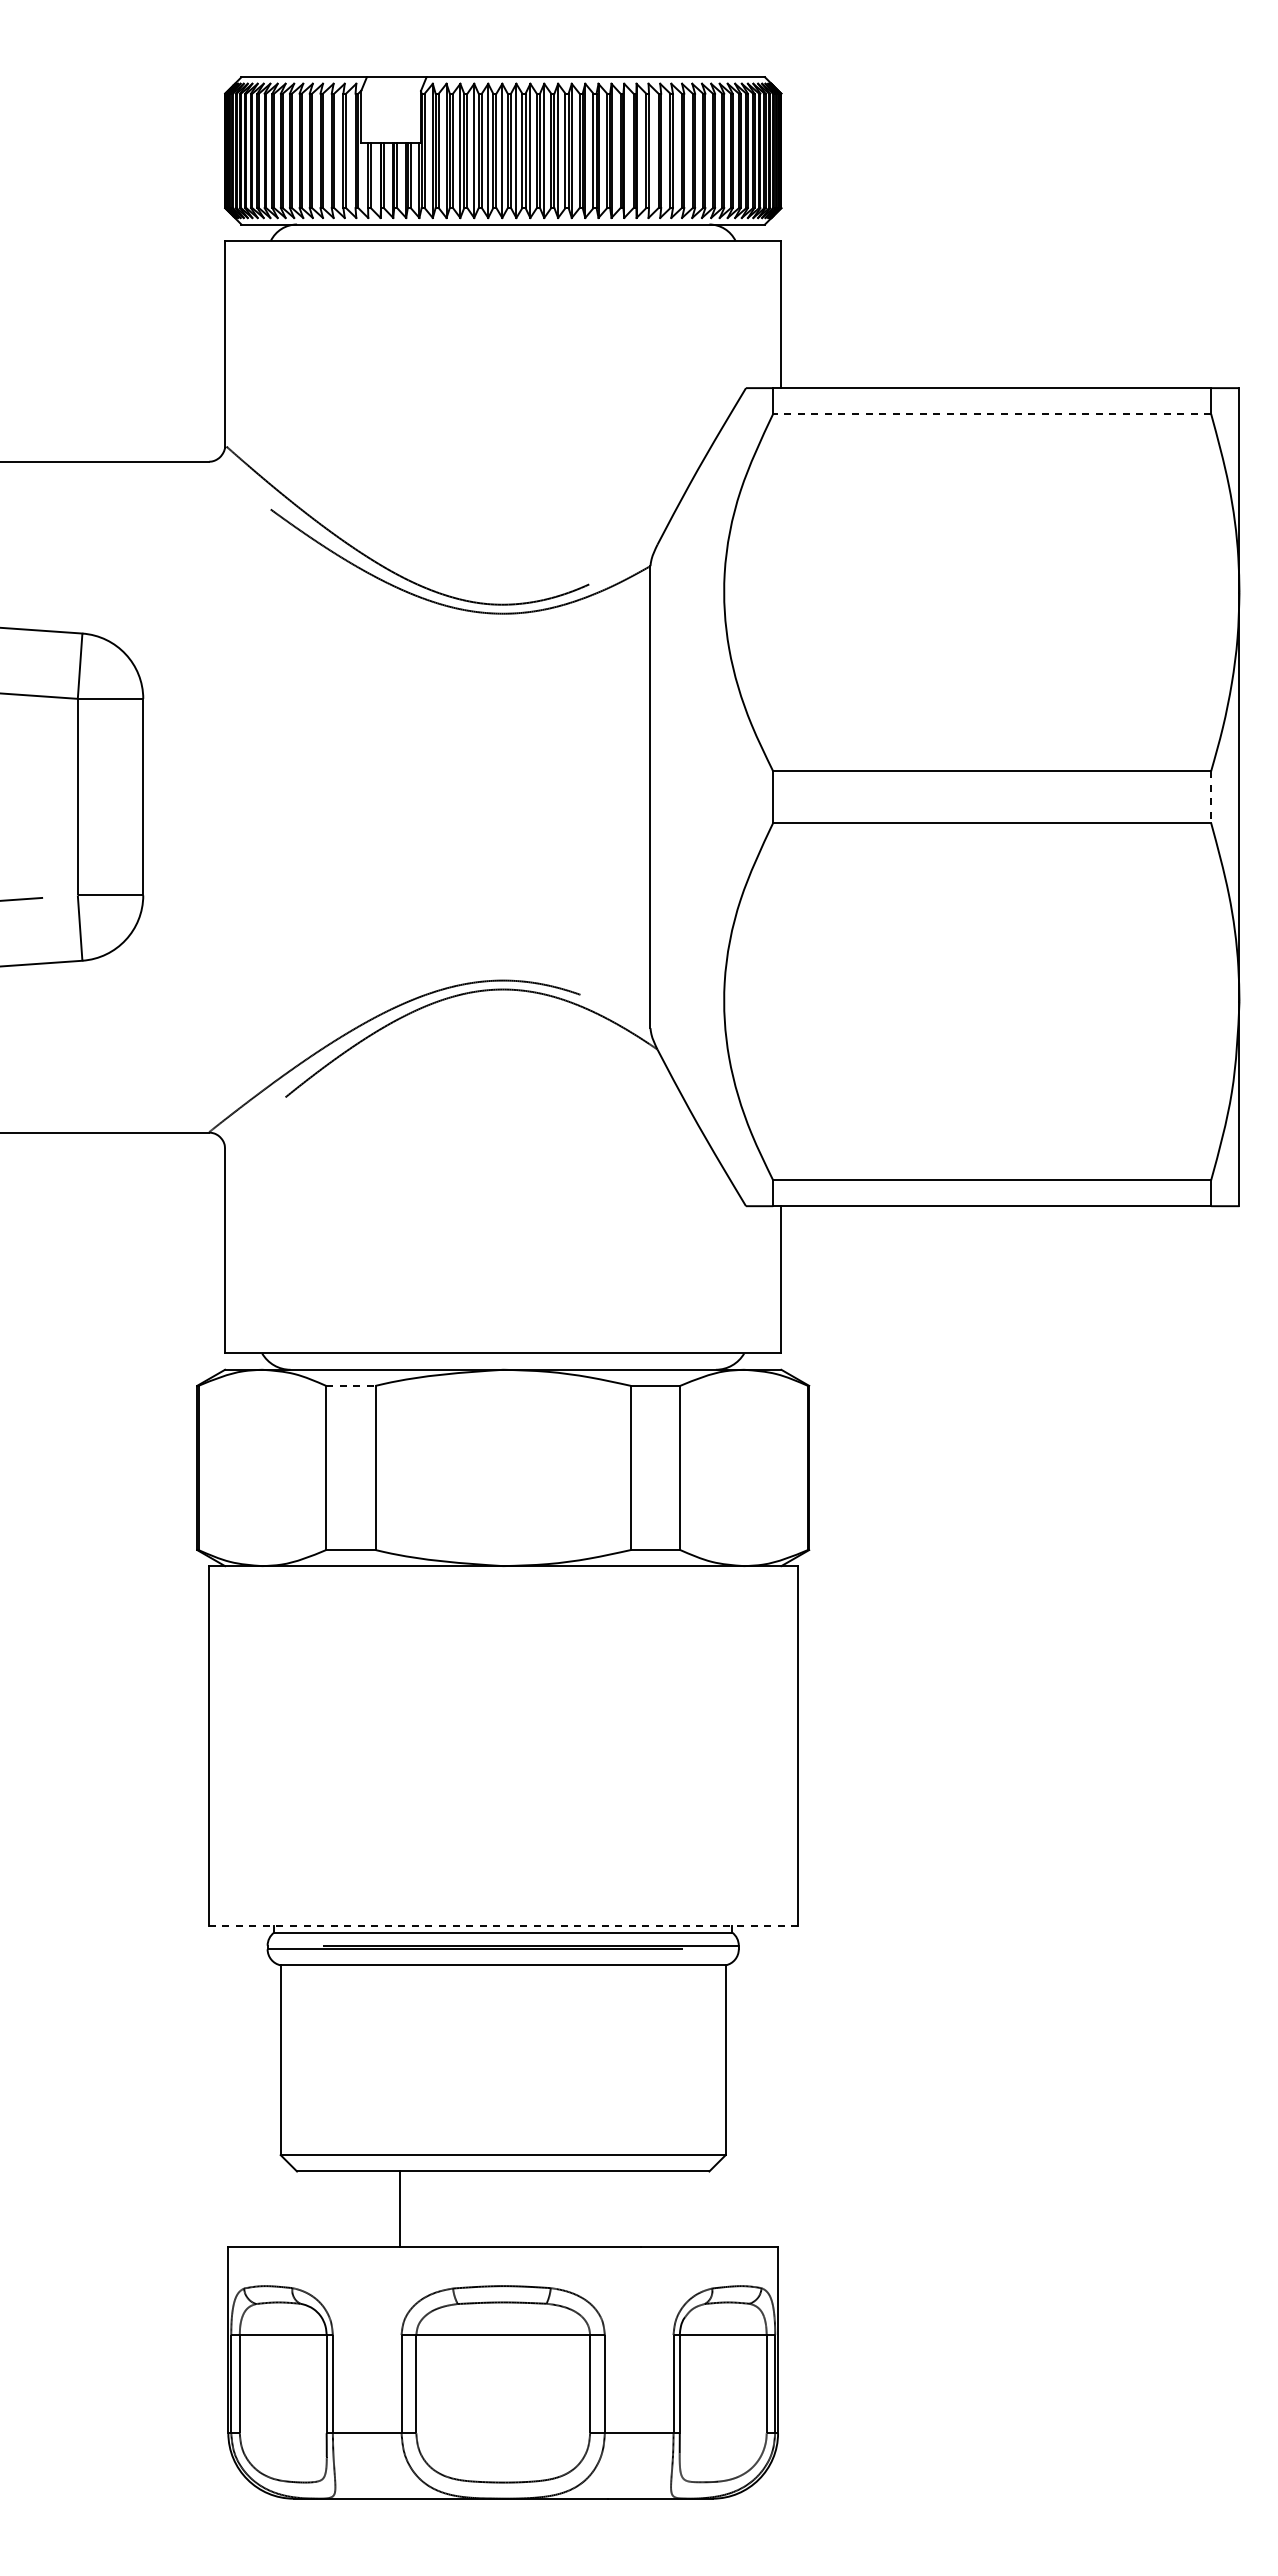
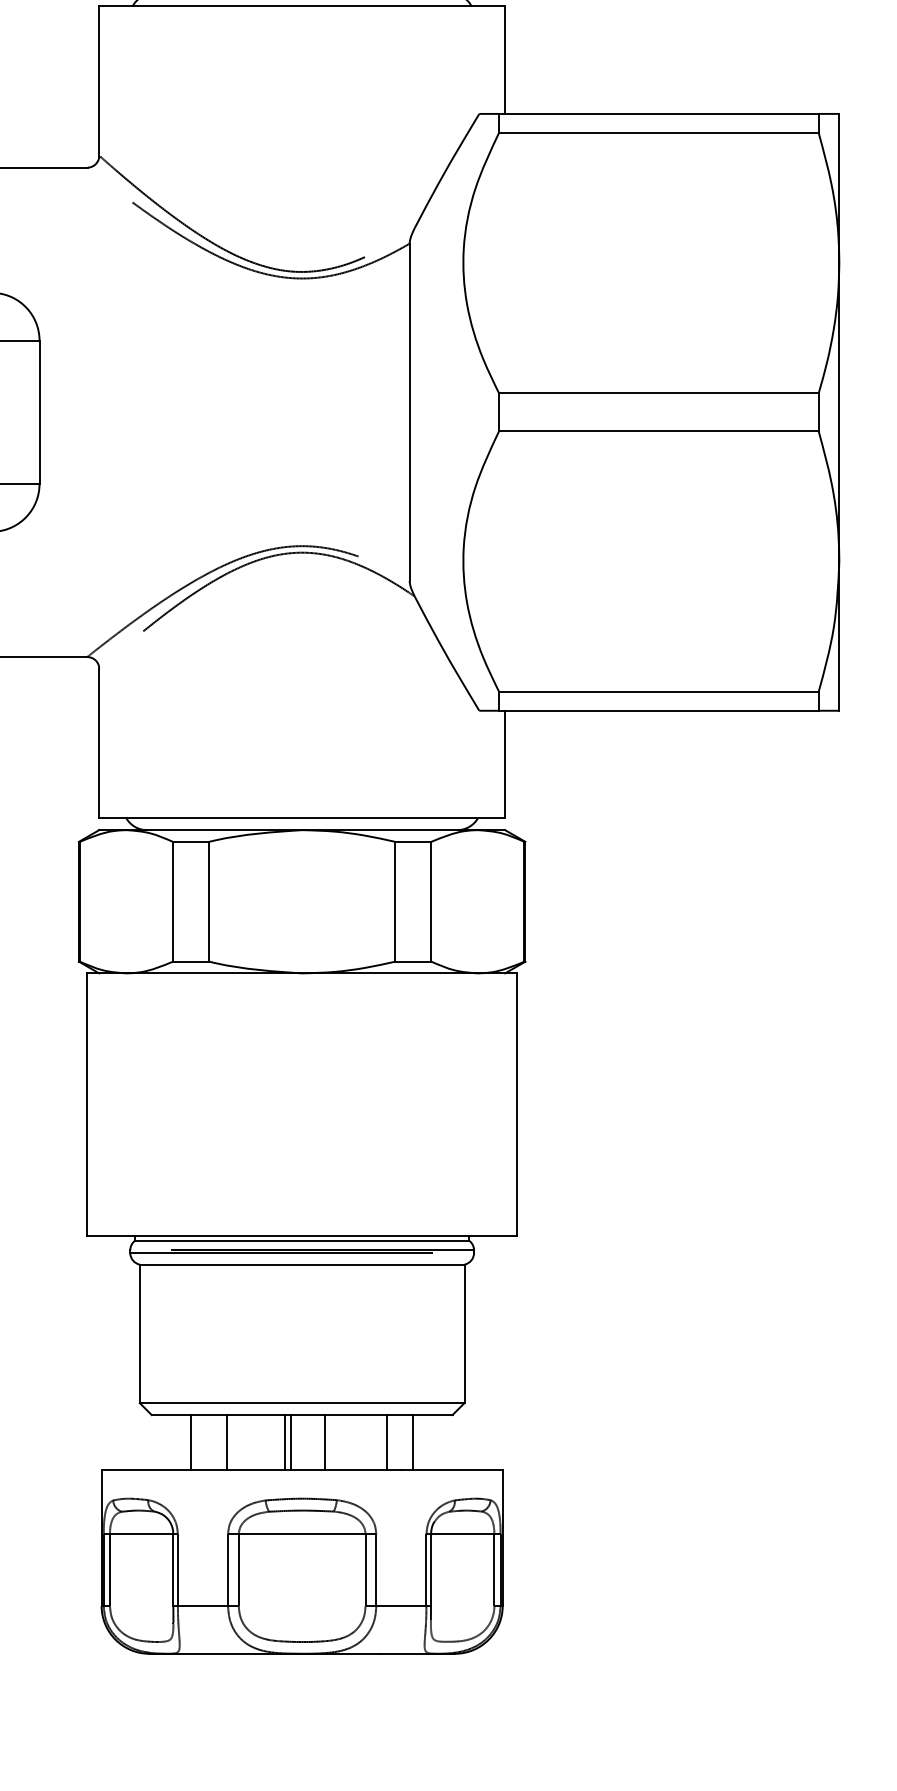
line: (992, 413) -> (659, 132), dashed -> solid
line: (1211, 797) -> (818, 412), dashed -> solid
line: (350, 1385) -> (190, 841), dashed -> solid
line: (503, 1926) -> (302, 1236), dashed -> solid
line: (351, 2208) -> (191, 1442), added
line: (480, 2208) -> (285, 1442), added
line: (488, 2208) -> (291, 1442), added
line: (534, 2208) -> (324, 1442), added
line: (619, 2208) -> (387, 1442), added
line: (655, 2208) -> (413, 1442), added

